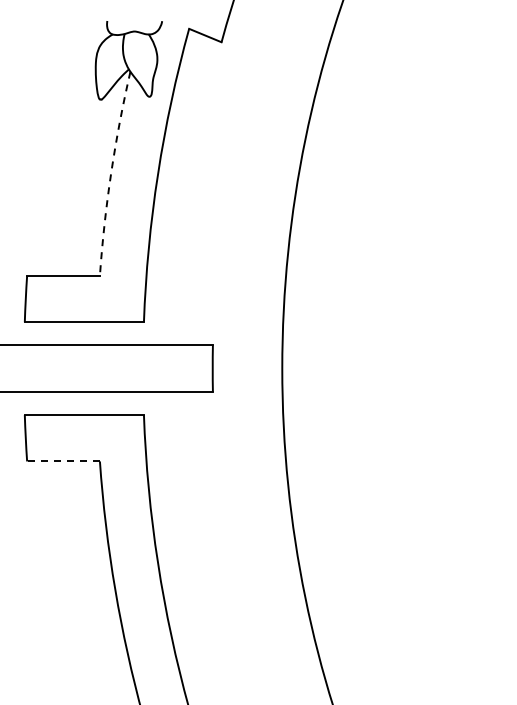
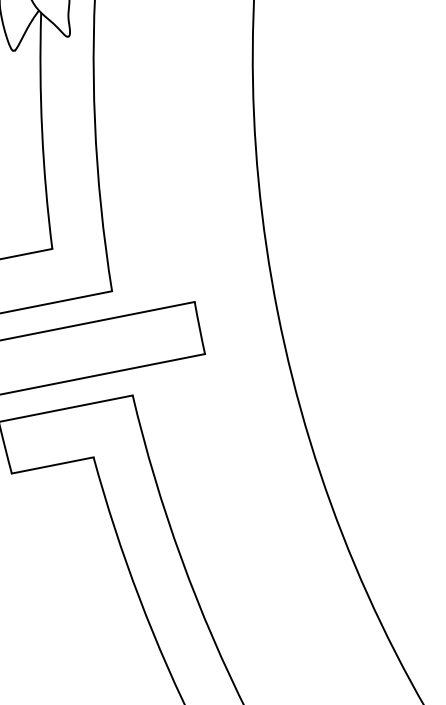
arc: (111, 173) -> (42, 131), dashed -> solid
line: (63, 461) -> (52, 465), dashed -> solid

